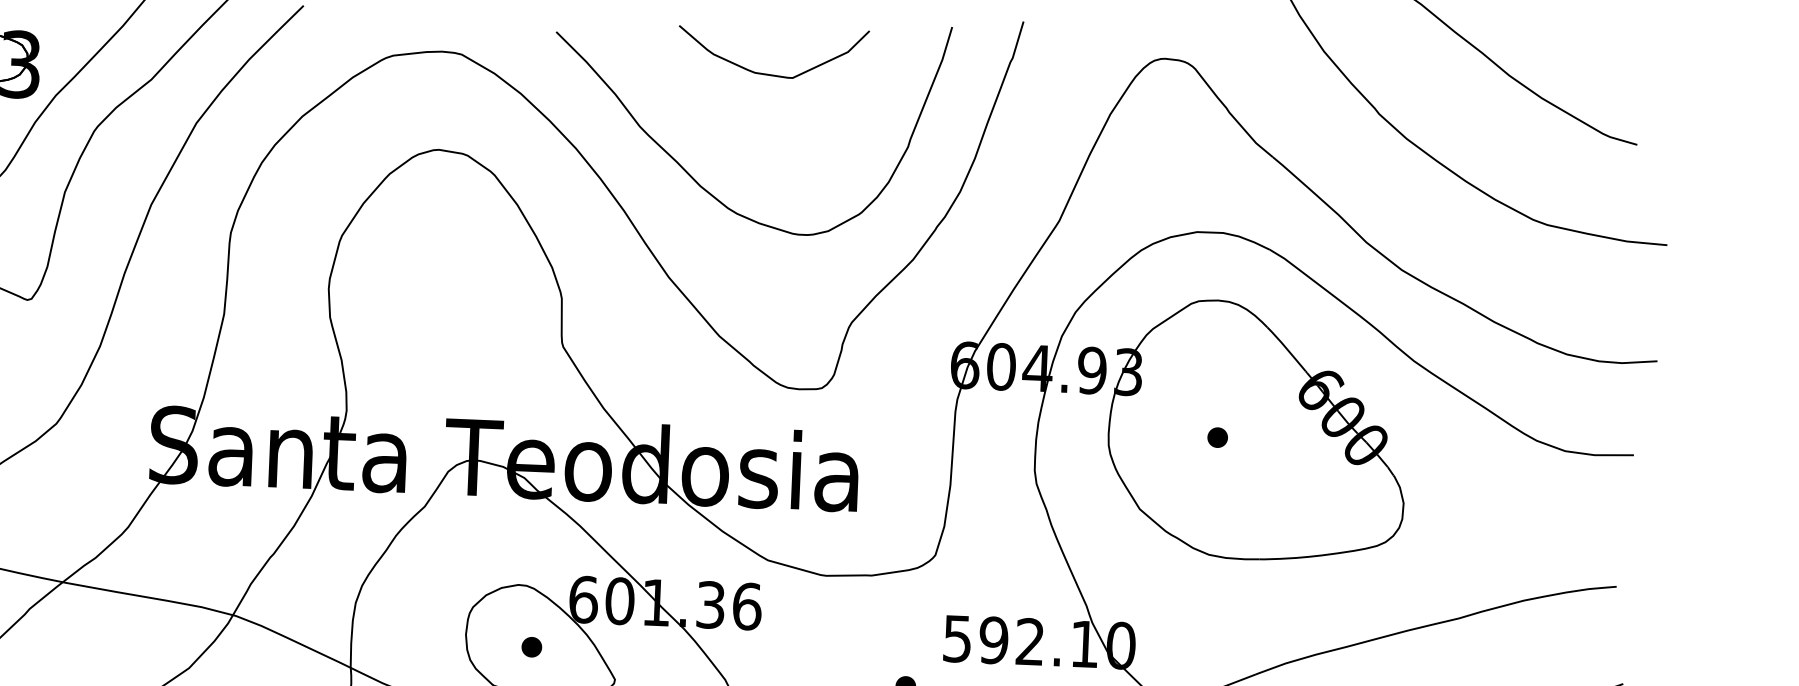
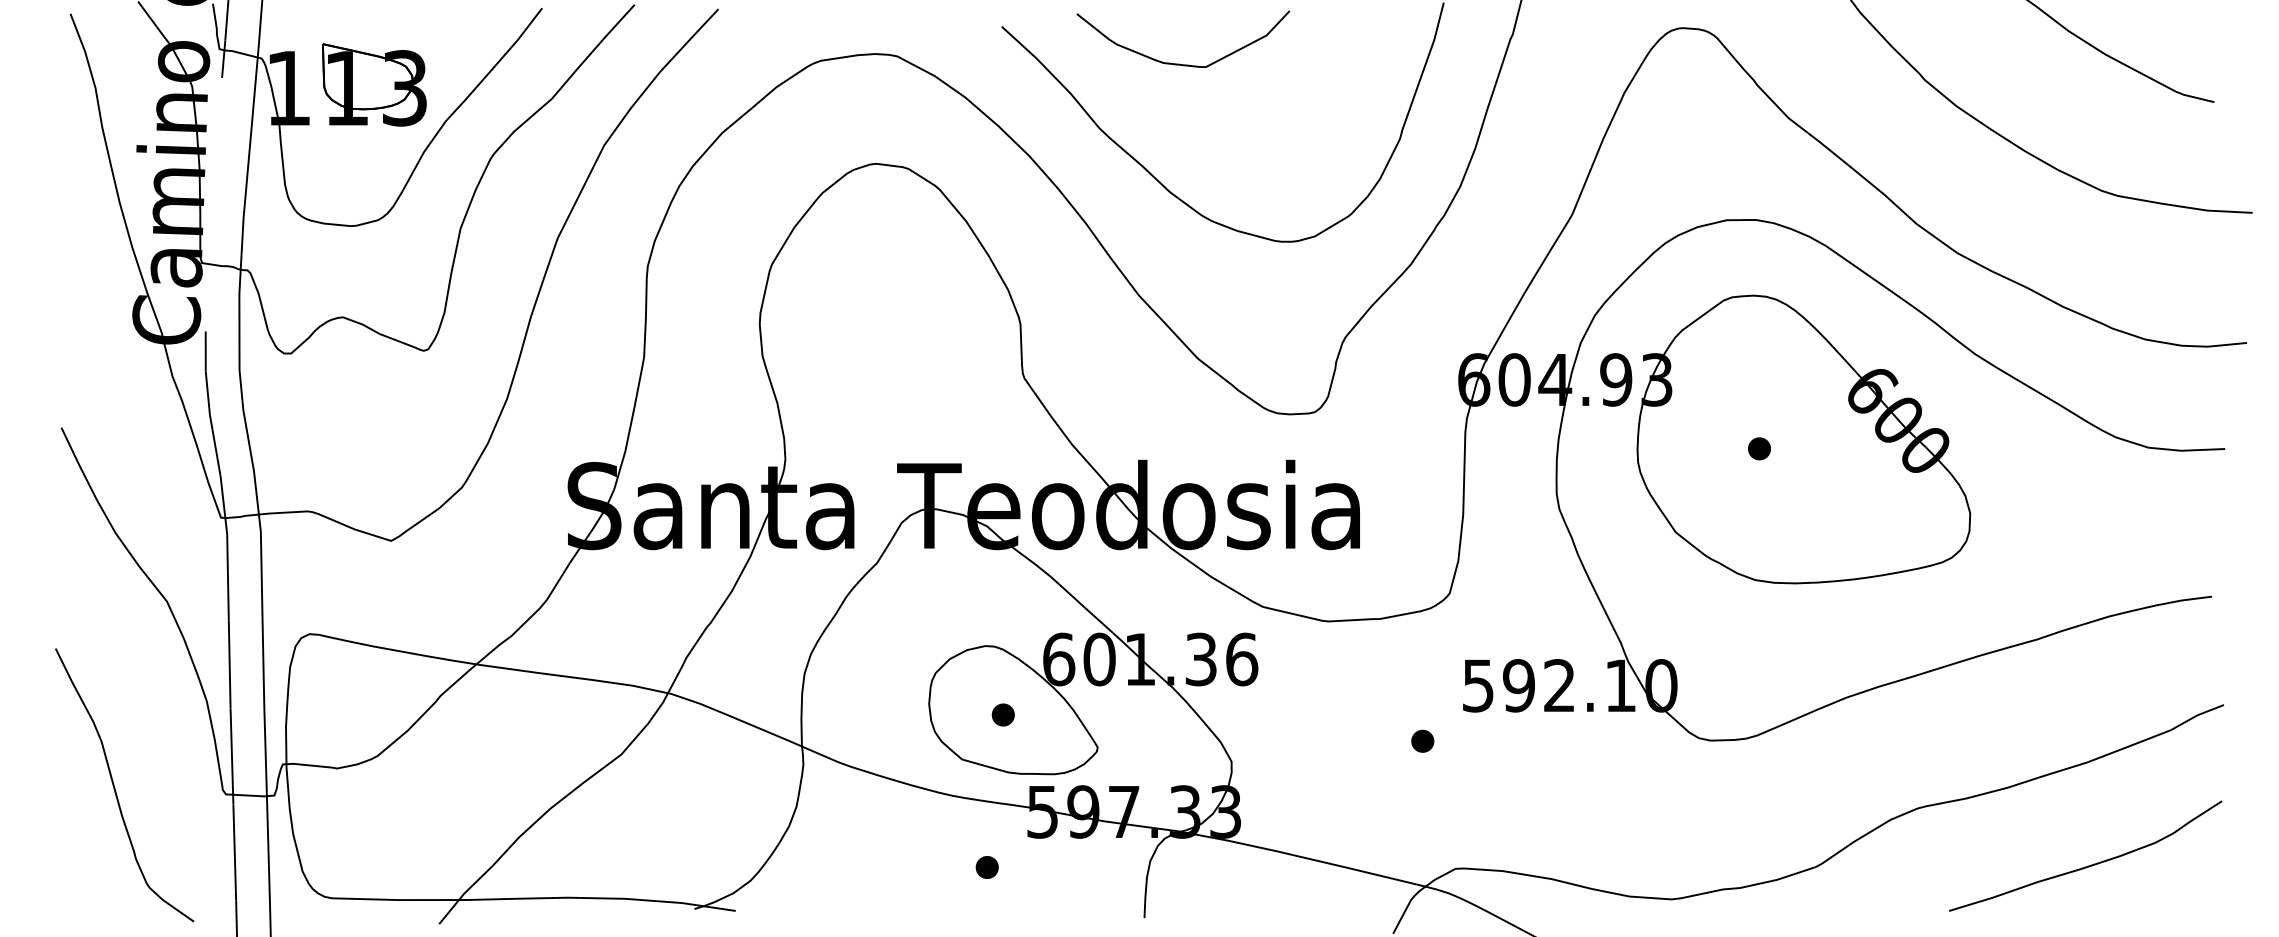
curve: (769, 73) -> (1179, 63), moved

